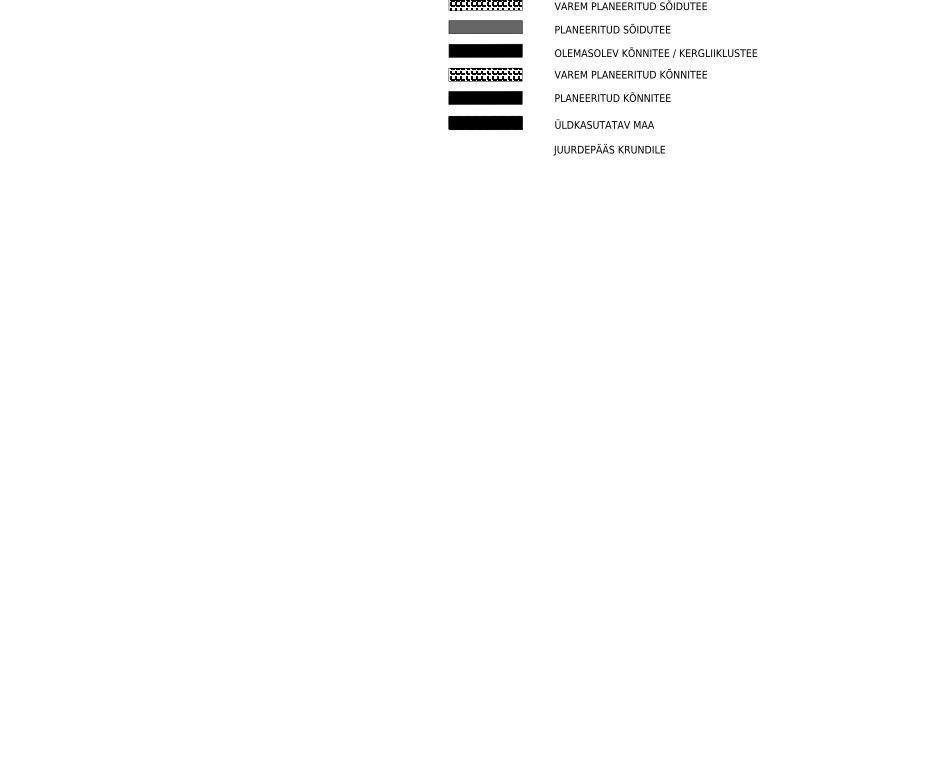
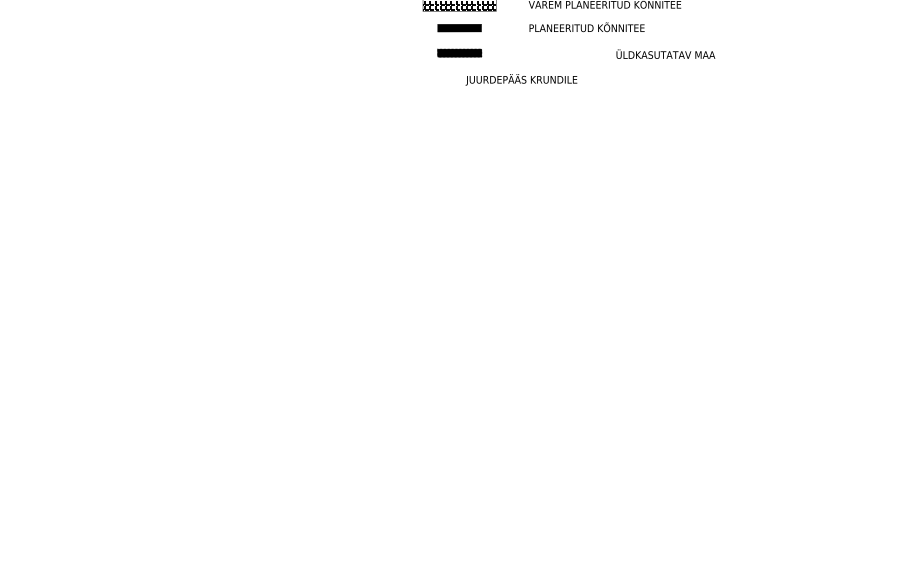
part: (485, 97) -> (459, 27), size x0.6
part: (485, 122) -> (459, 52), size x0.6
text: (604, 123) -> (665, 53), moved
text: (608, 149) -> (520, 79), moved

